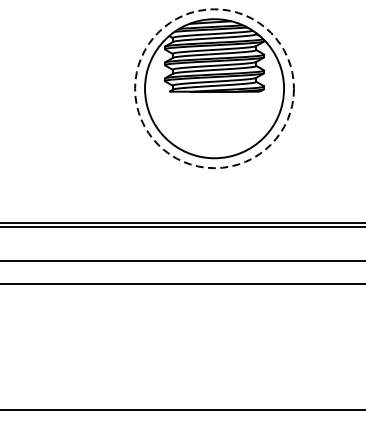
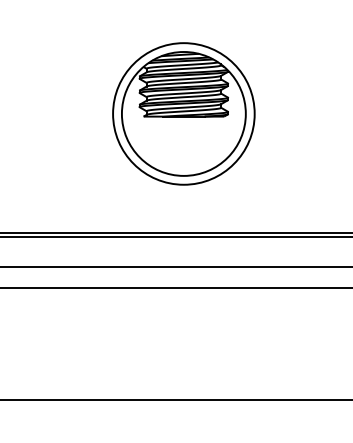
circle: (214, 88) -> (183, 113), dashed -> solid

